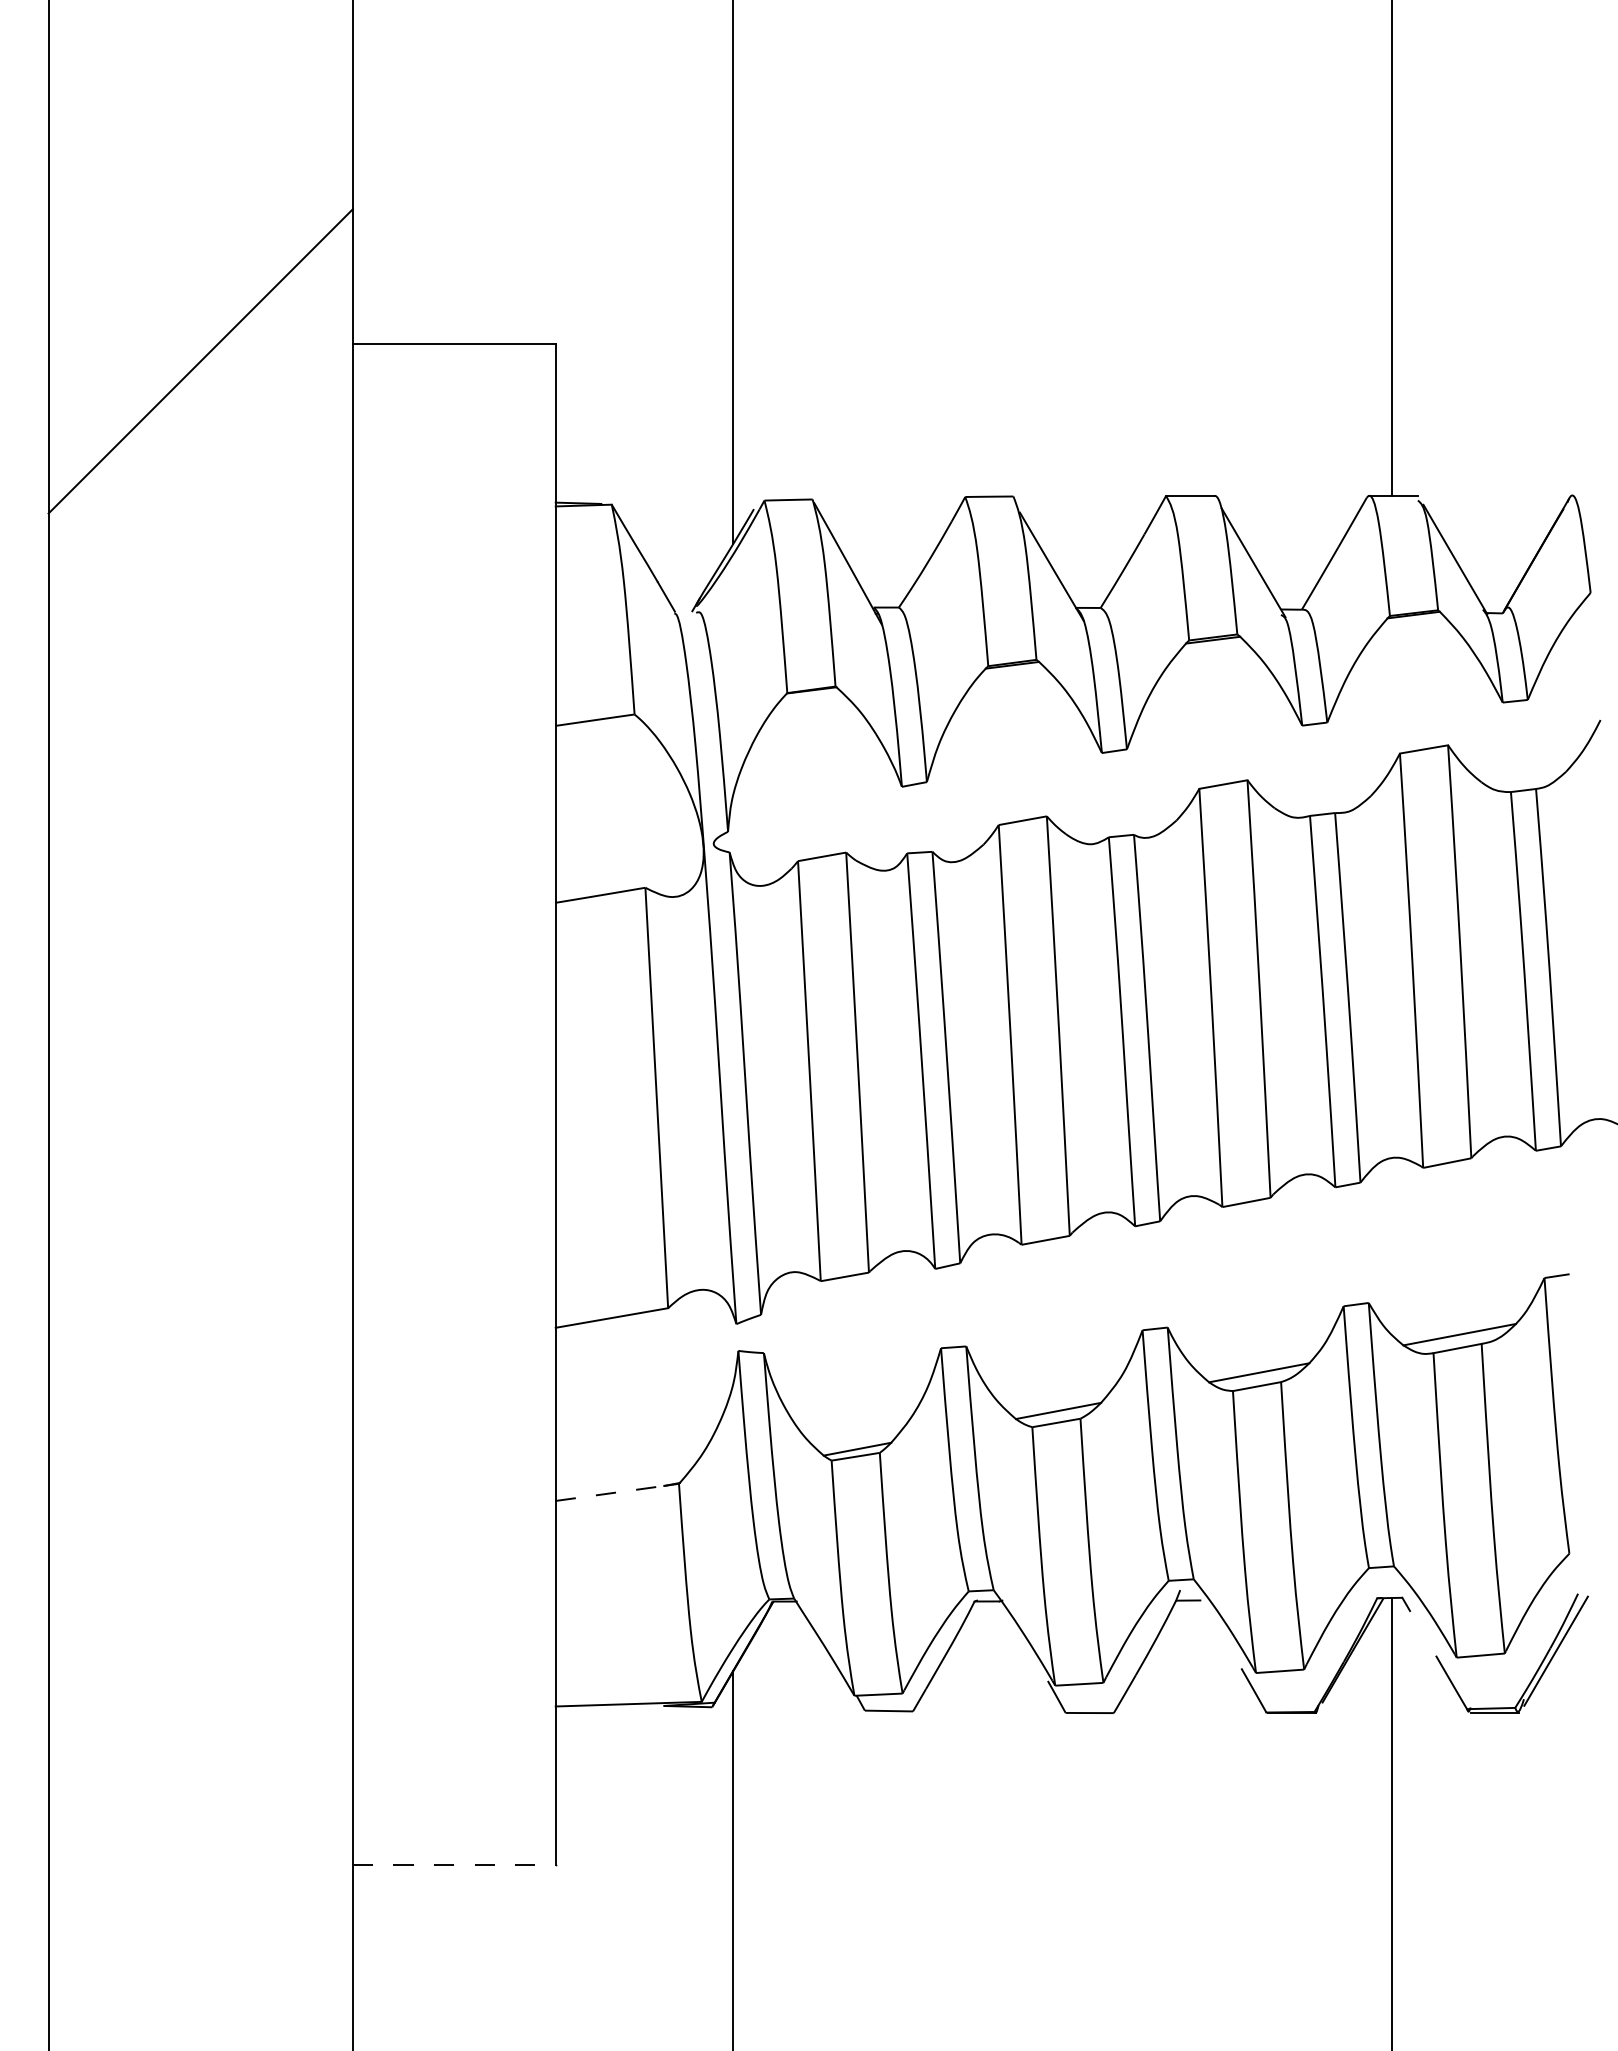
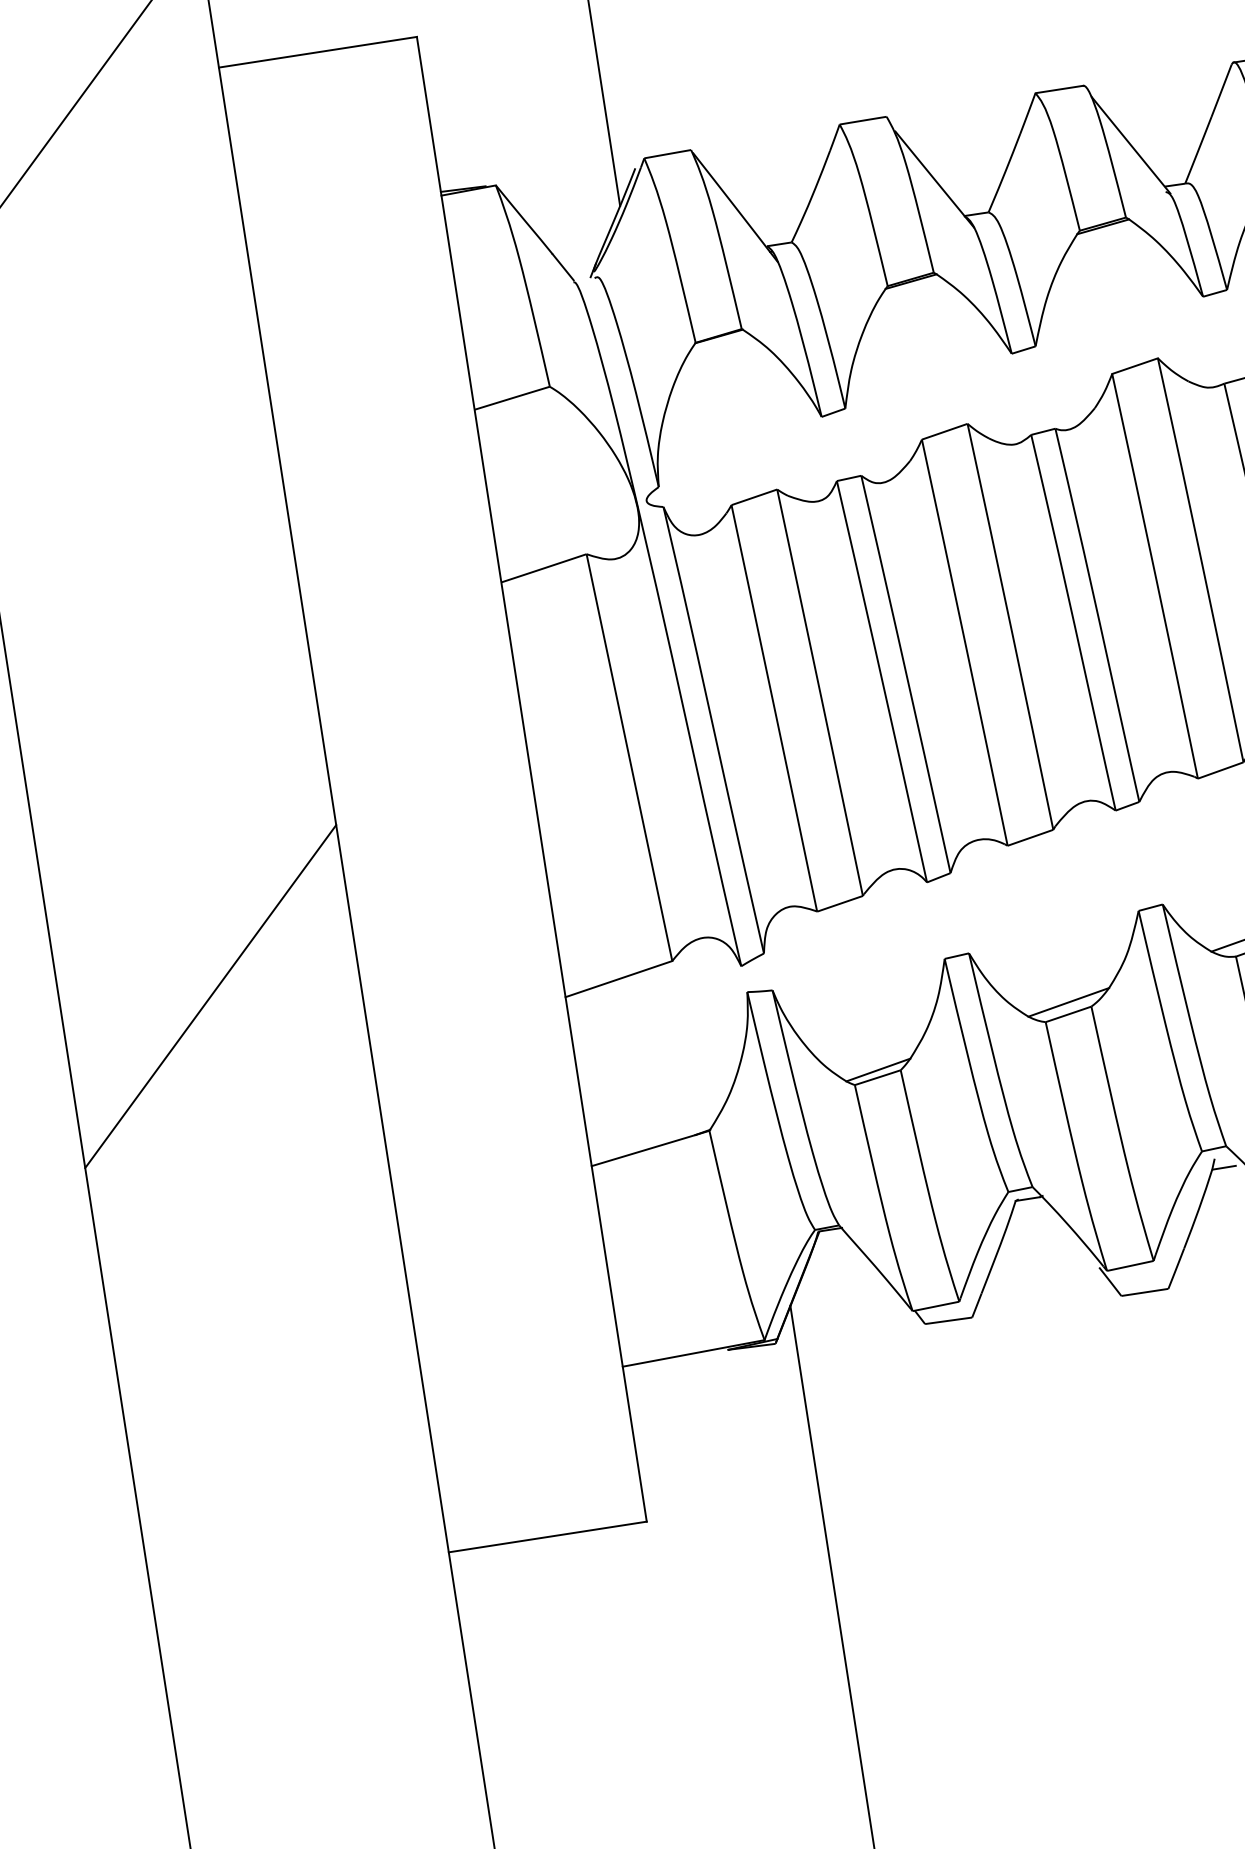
line: (200, 1272) -> (210, 996), added
line: (610, 1493) -> (644, 1150), dashed -> solid
line: (454, 1865) -> (548, 1537), dashed -> solid

